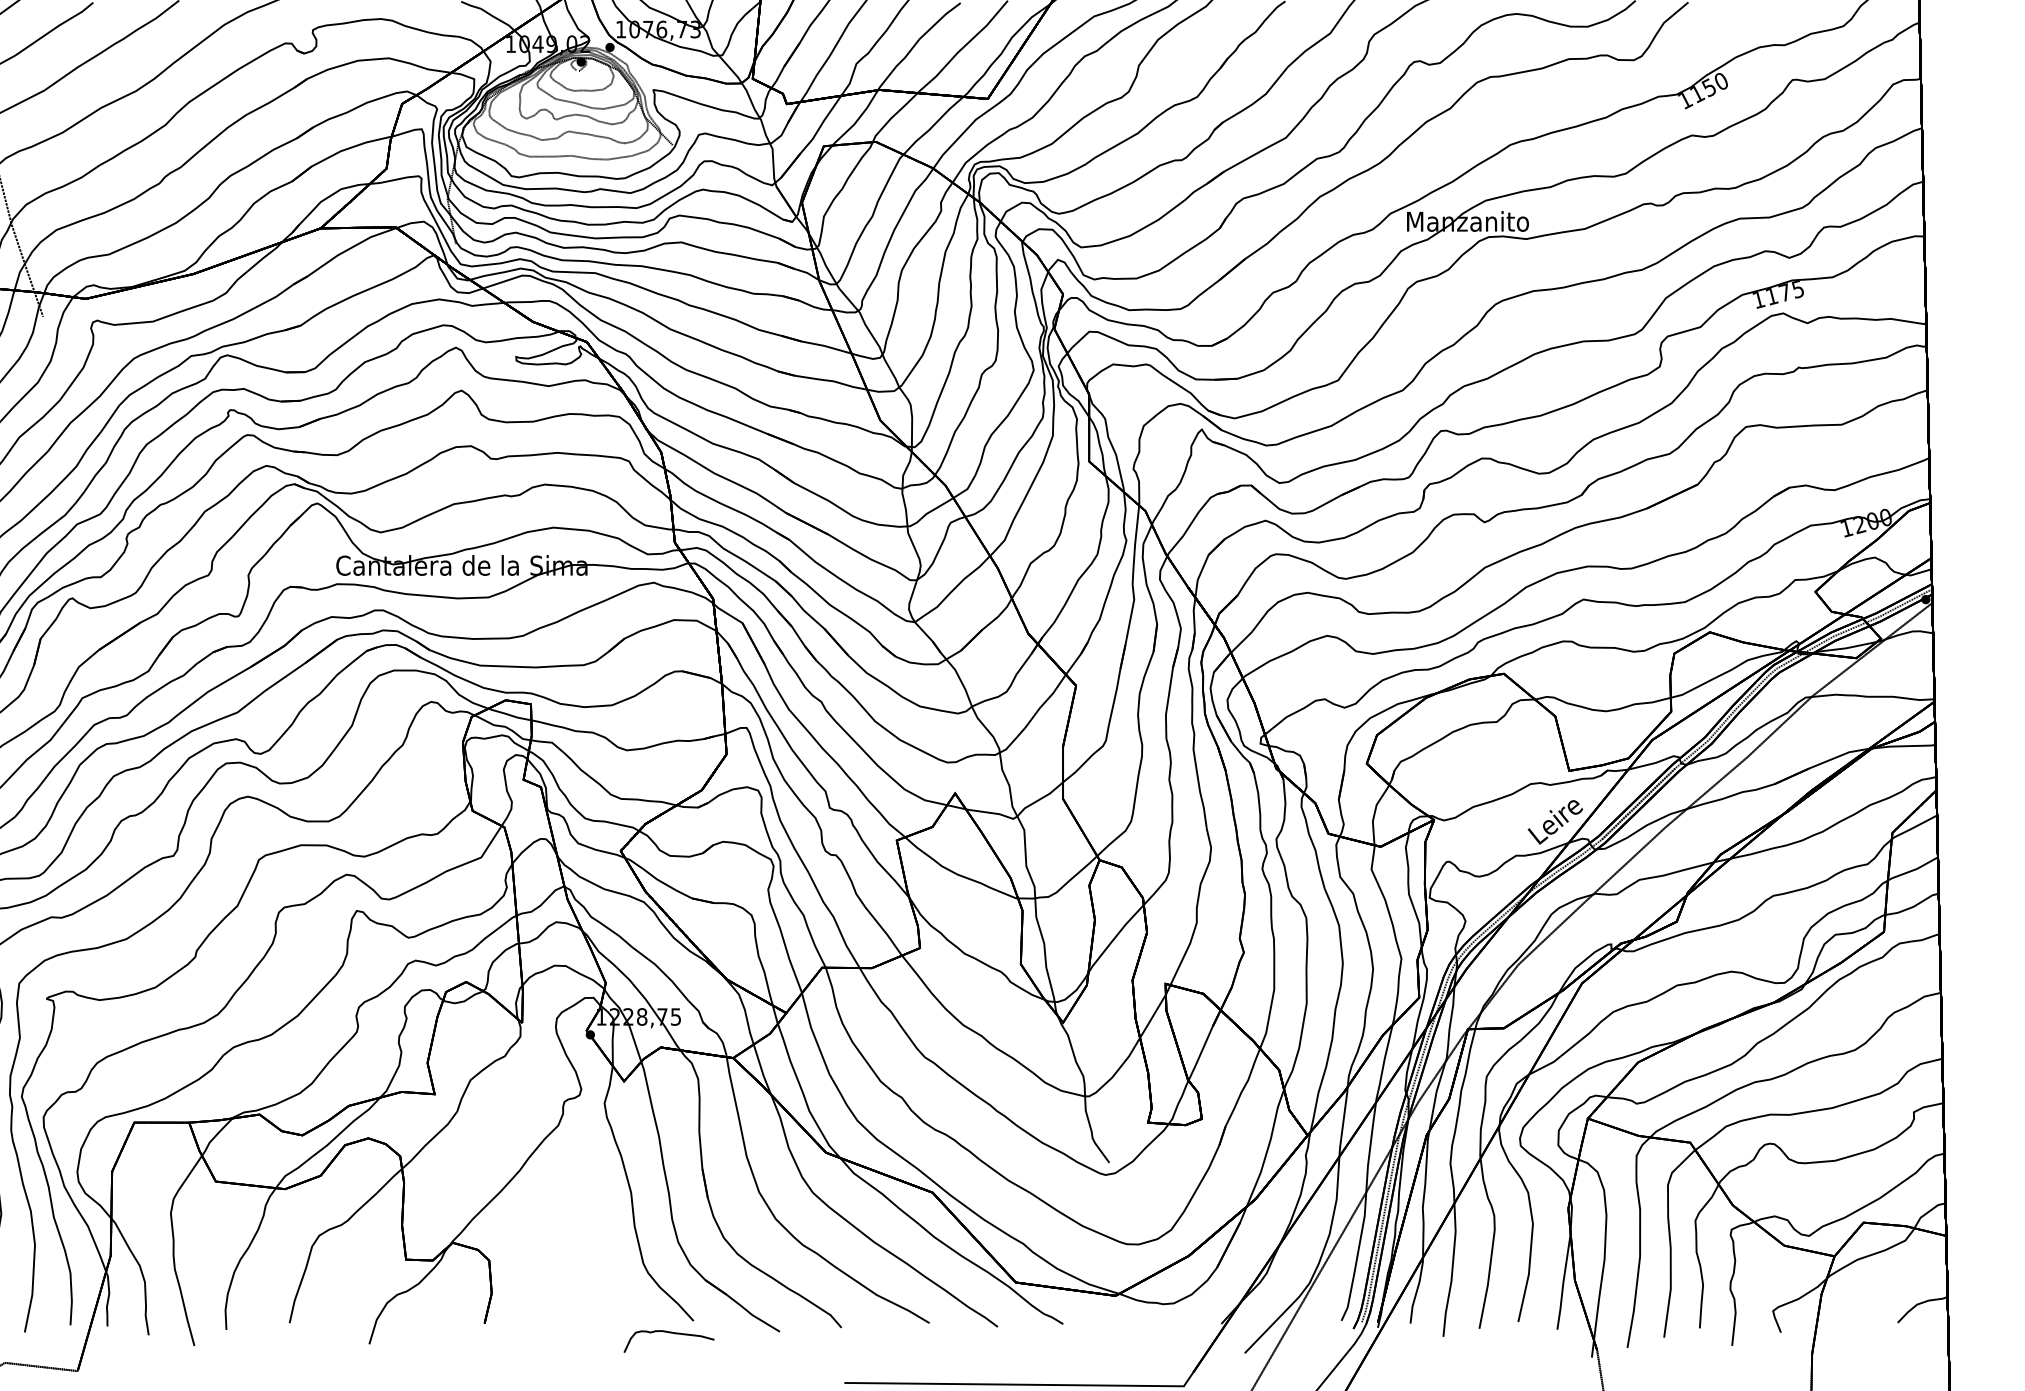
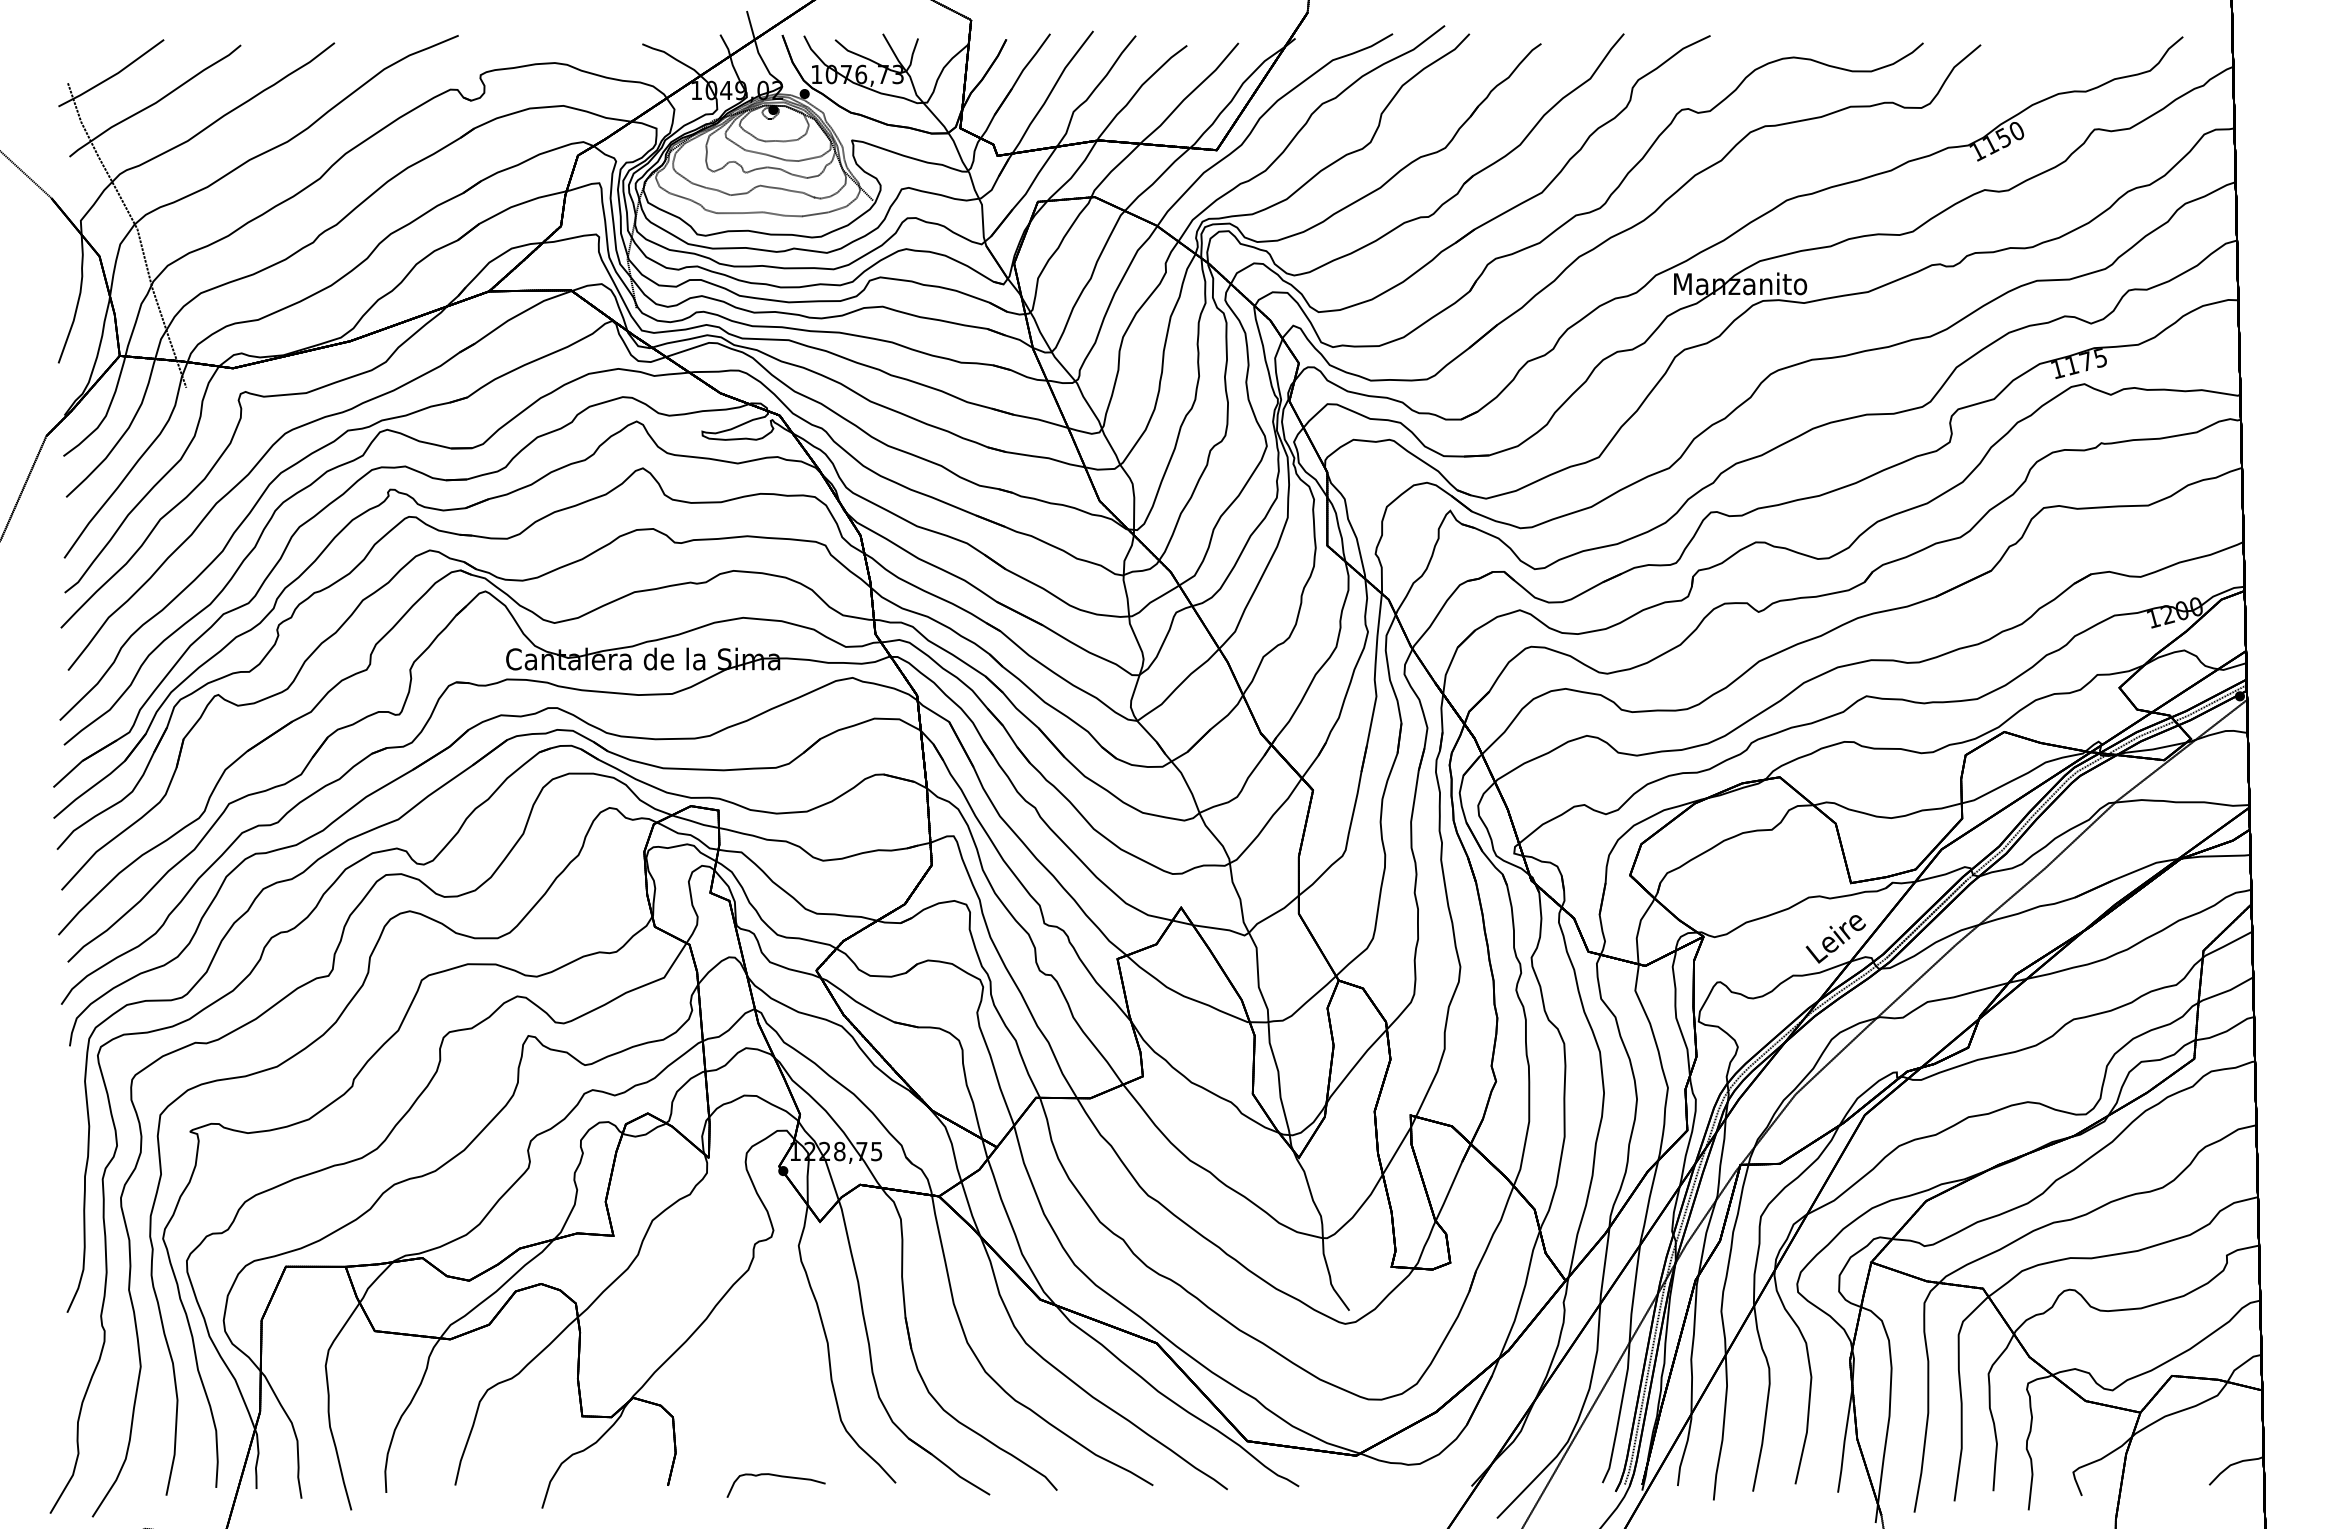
part: (668, 1333) -> (775, 1476), moved

